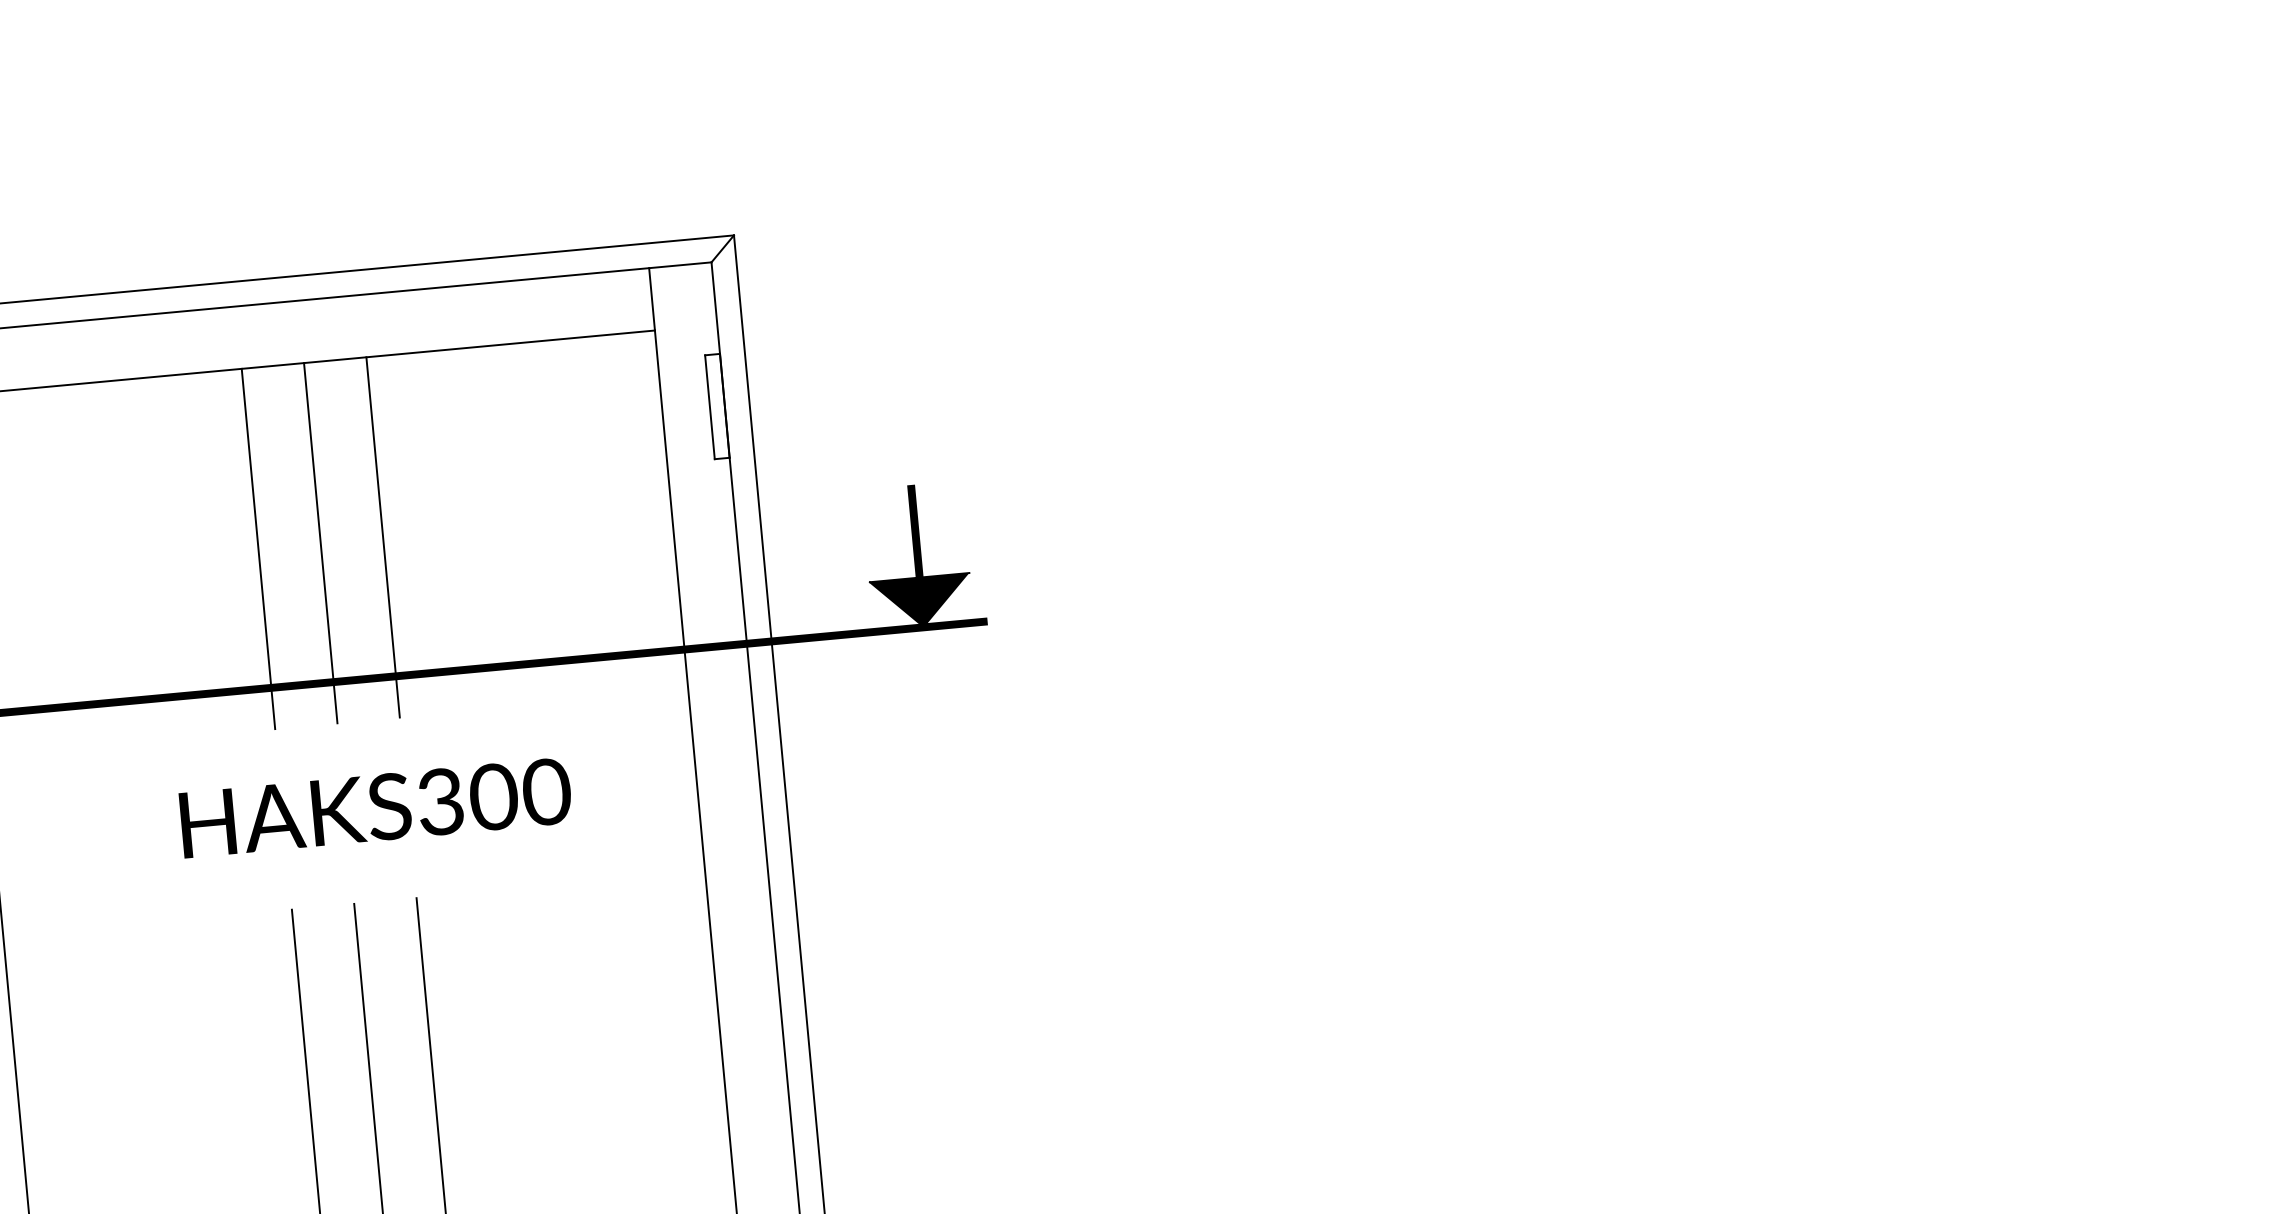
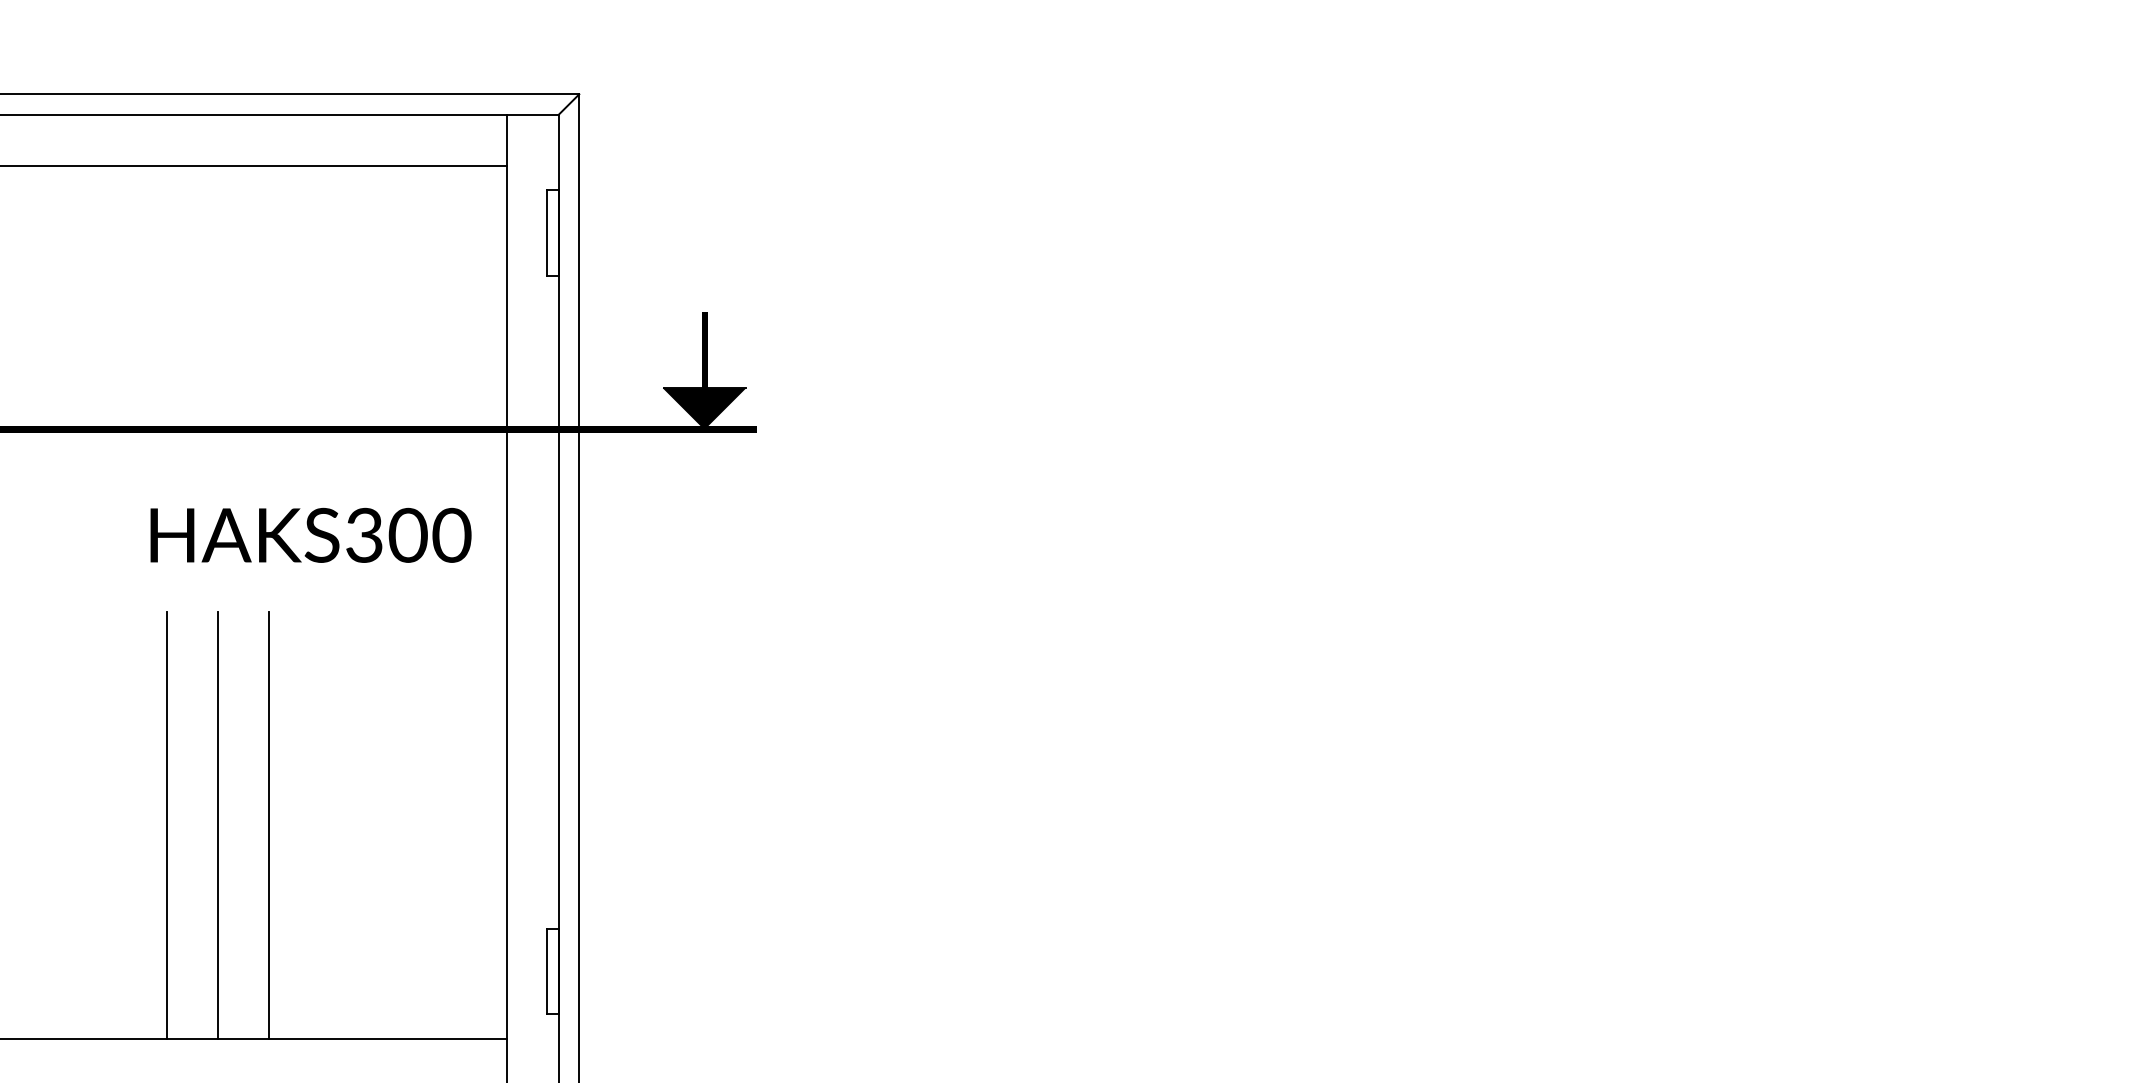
line: (383, 537) -> (269, 314), removed
line: (320, 542) -> (217, 314), removed
line: (258, 548) -> (166, 314), removed
text: (375, 806) -> (310, 534), moved

